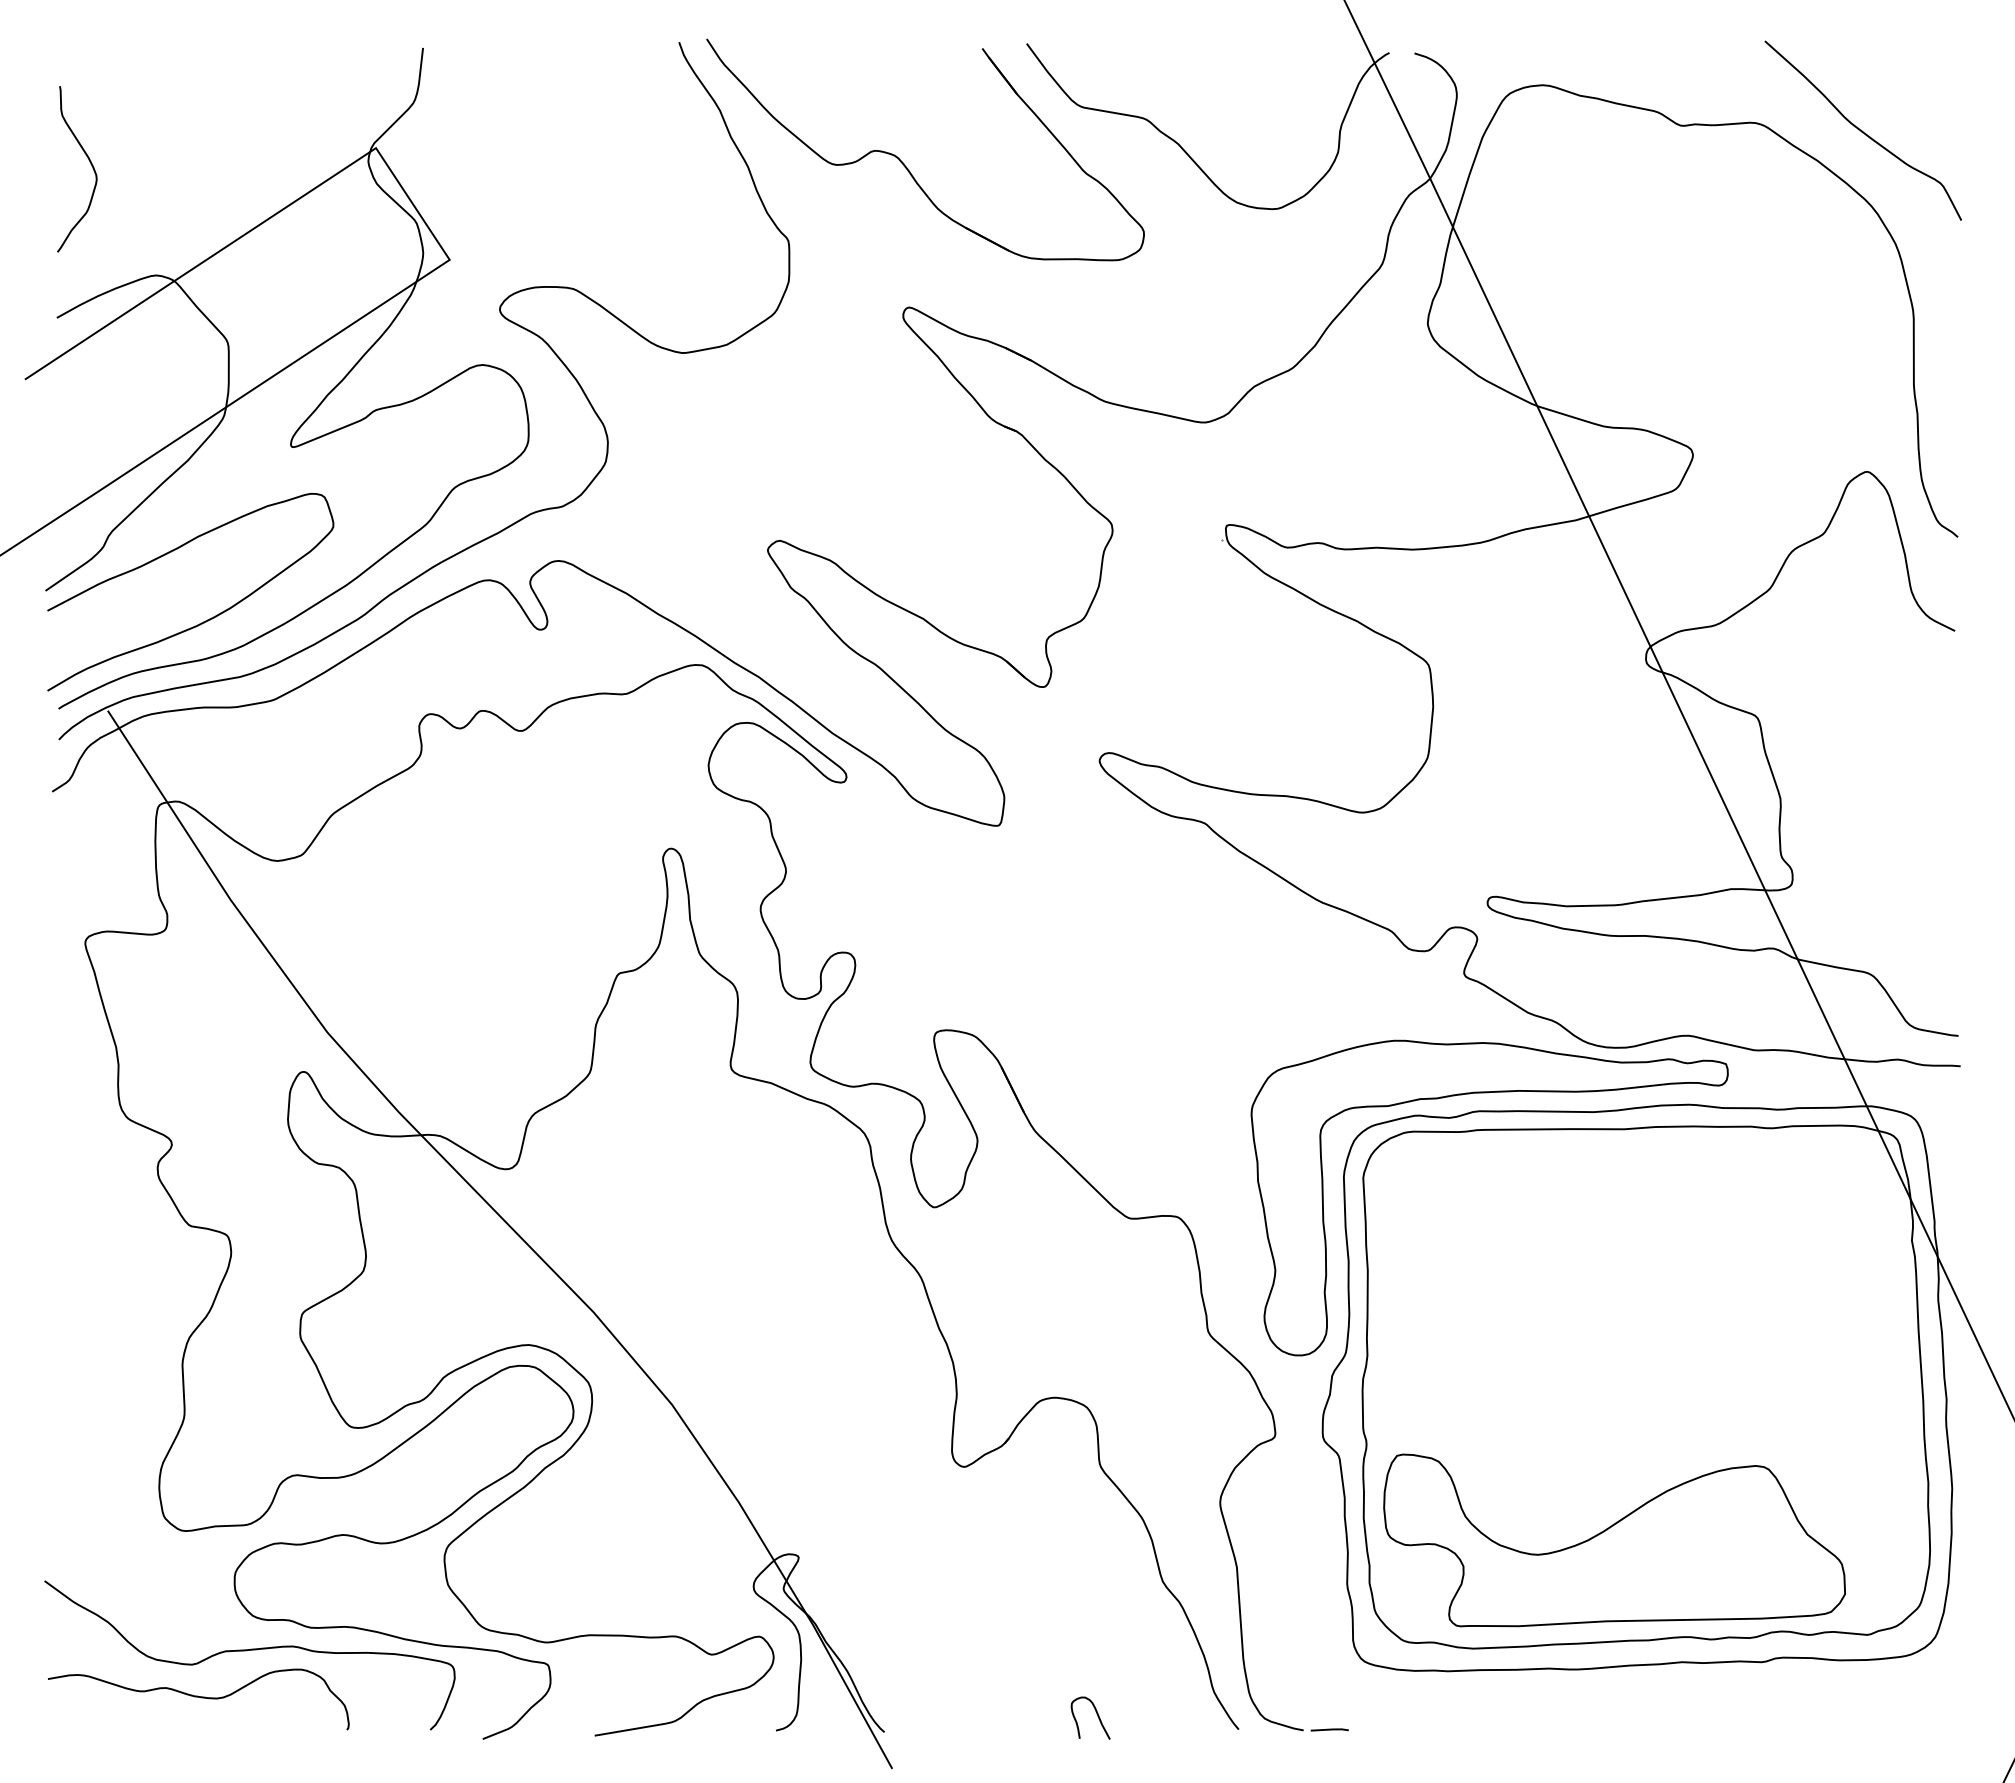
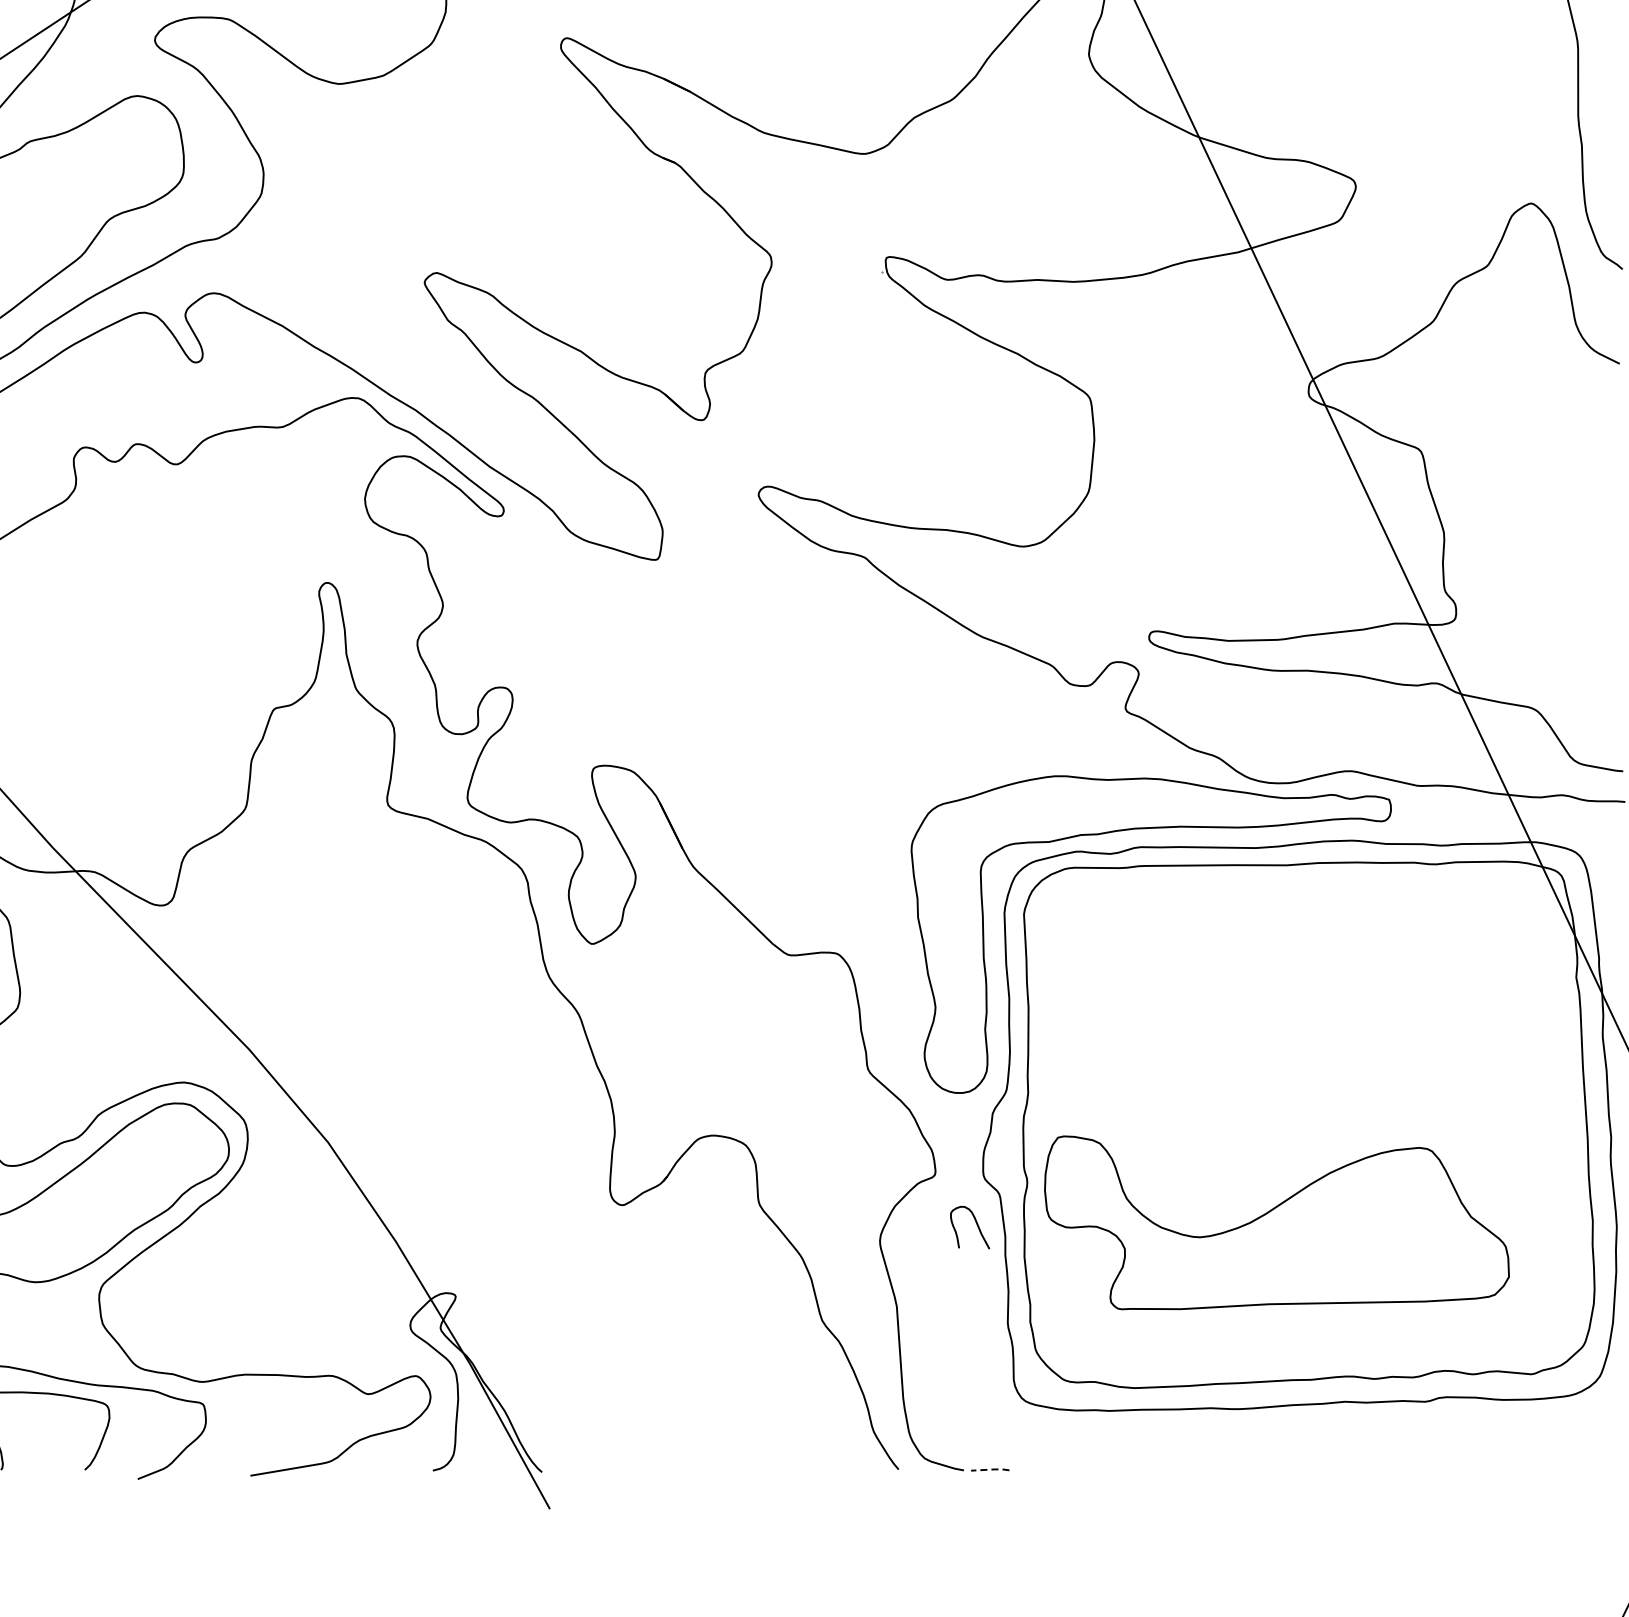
part: (1614, 1540) -> (1276, 1222), moved
curve: (1096, 1714) -> (975, 1223), moved
line: (1330, 1729) -> (991, 1469), solid -> dashed

